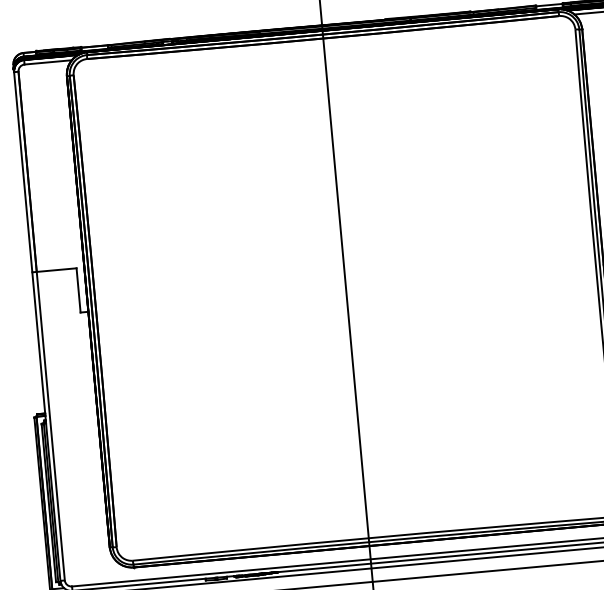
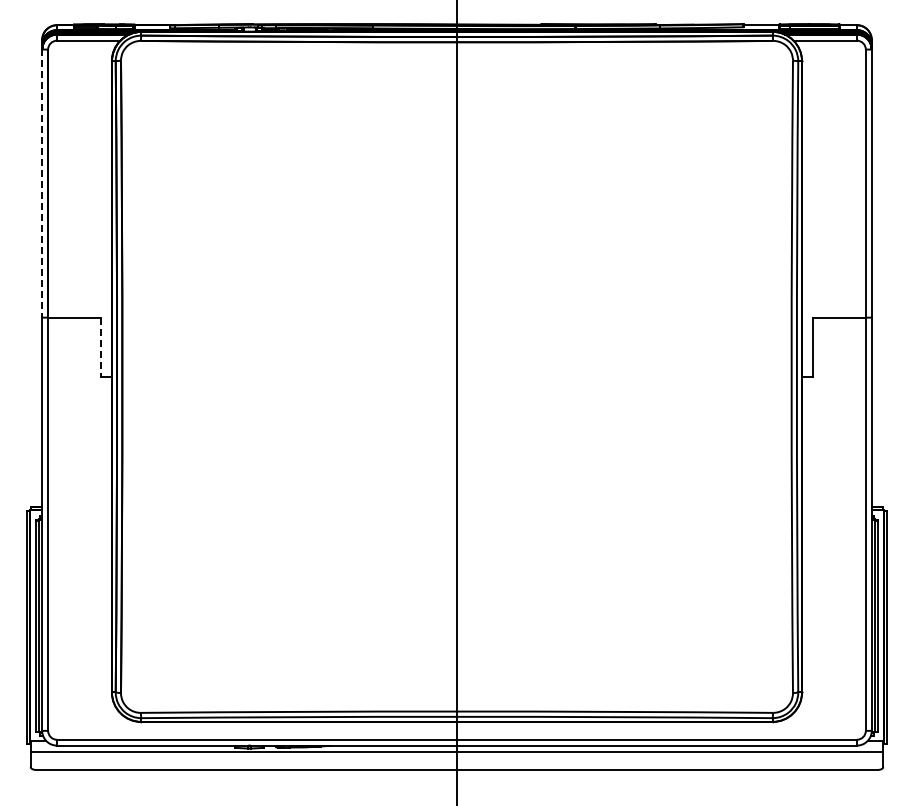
line: (23, 172) -> (42, 184), solid -> dashed
line: (78, 290) -> (101, 347), solid -> dashed

